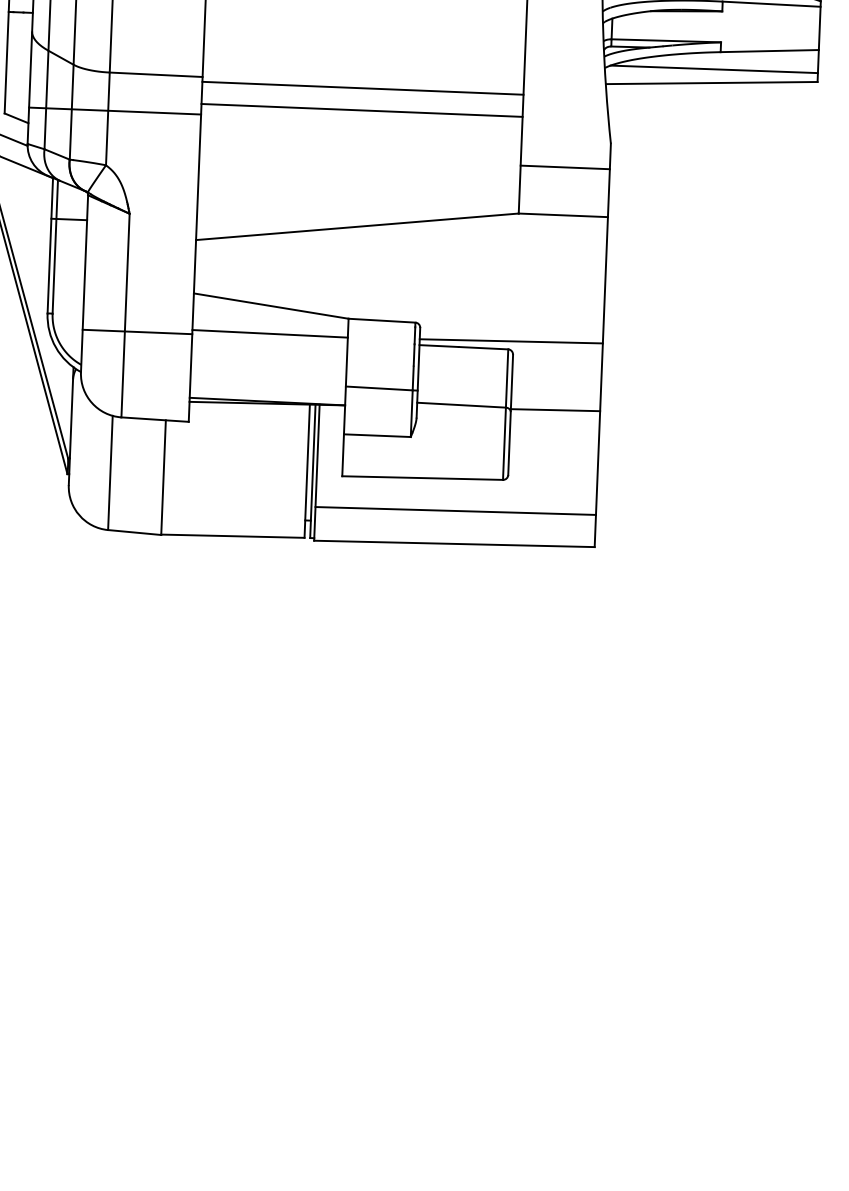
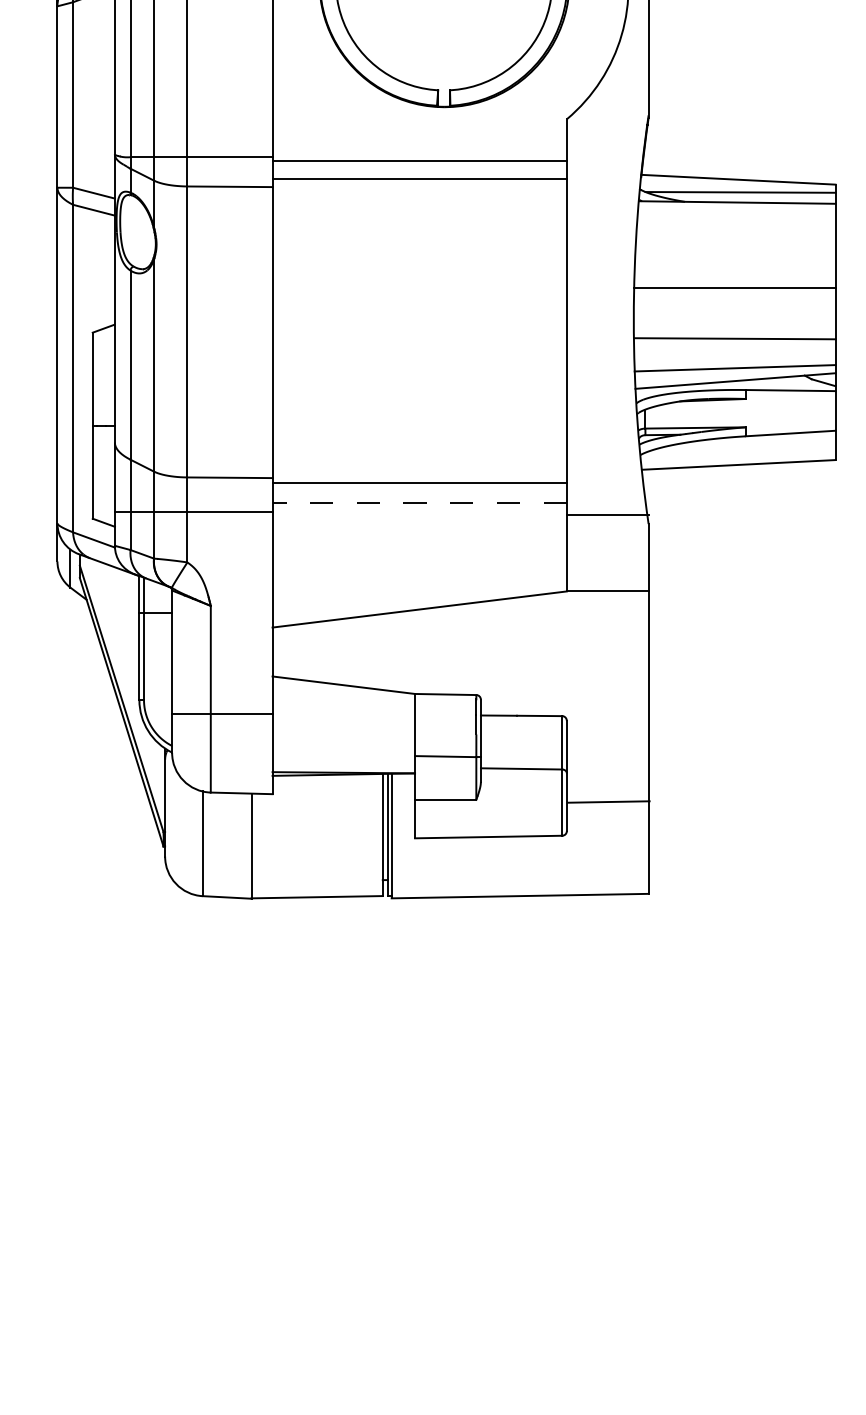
line: (714, 68) -> (740, 451), removed
line: (361, 110) -> (419, 502), solid -> dashed
line: (564, 167) -> (607, 514), moved
line: (269, 333) -> (343, 710), removed
line: (511, 341) -> (564, 708), removed
line: (555, 409) -> (608, 801), moved
line: (455, 510) -> (519, 865), removed

